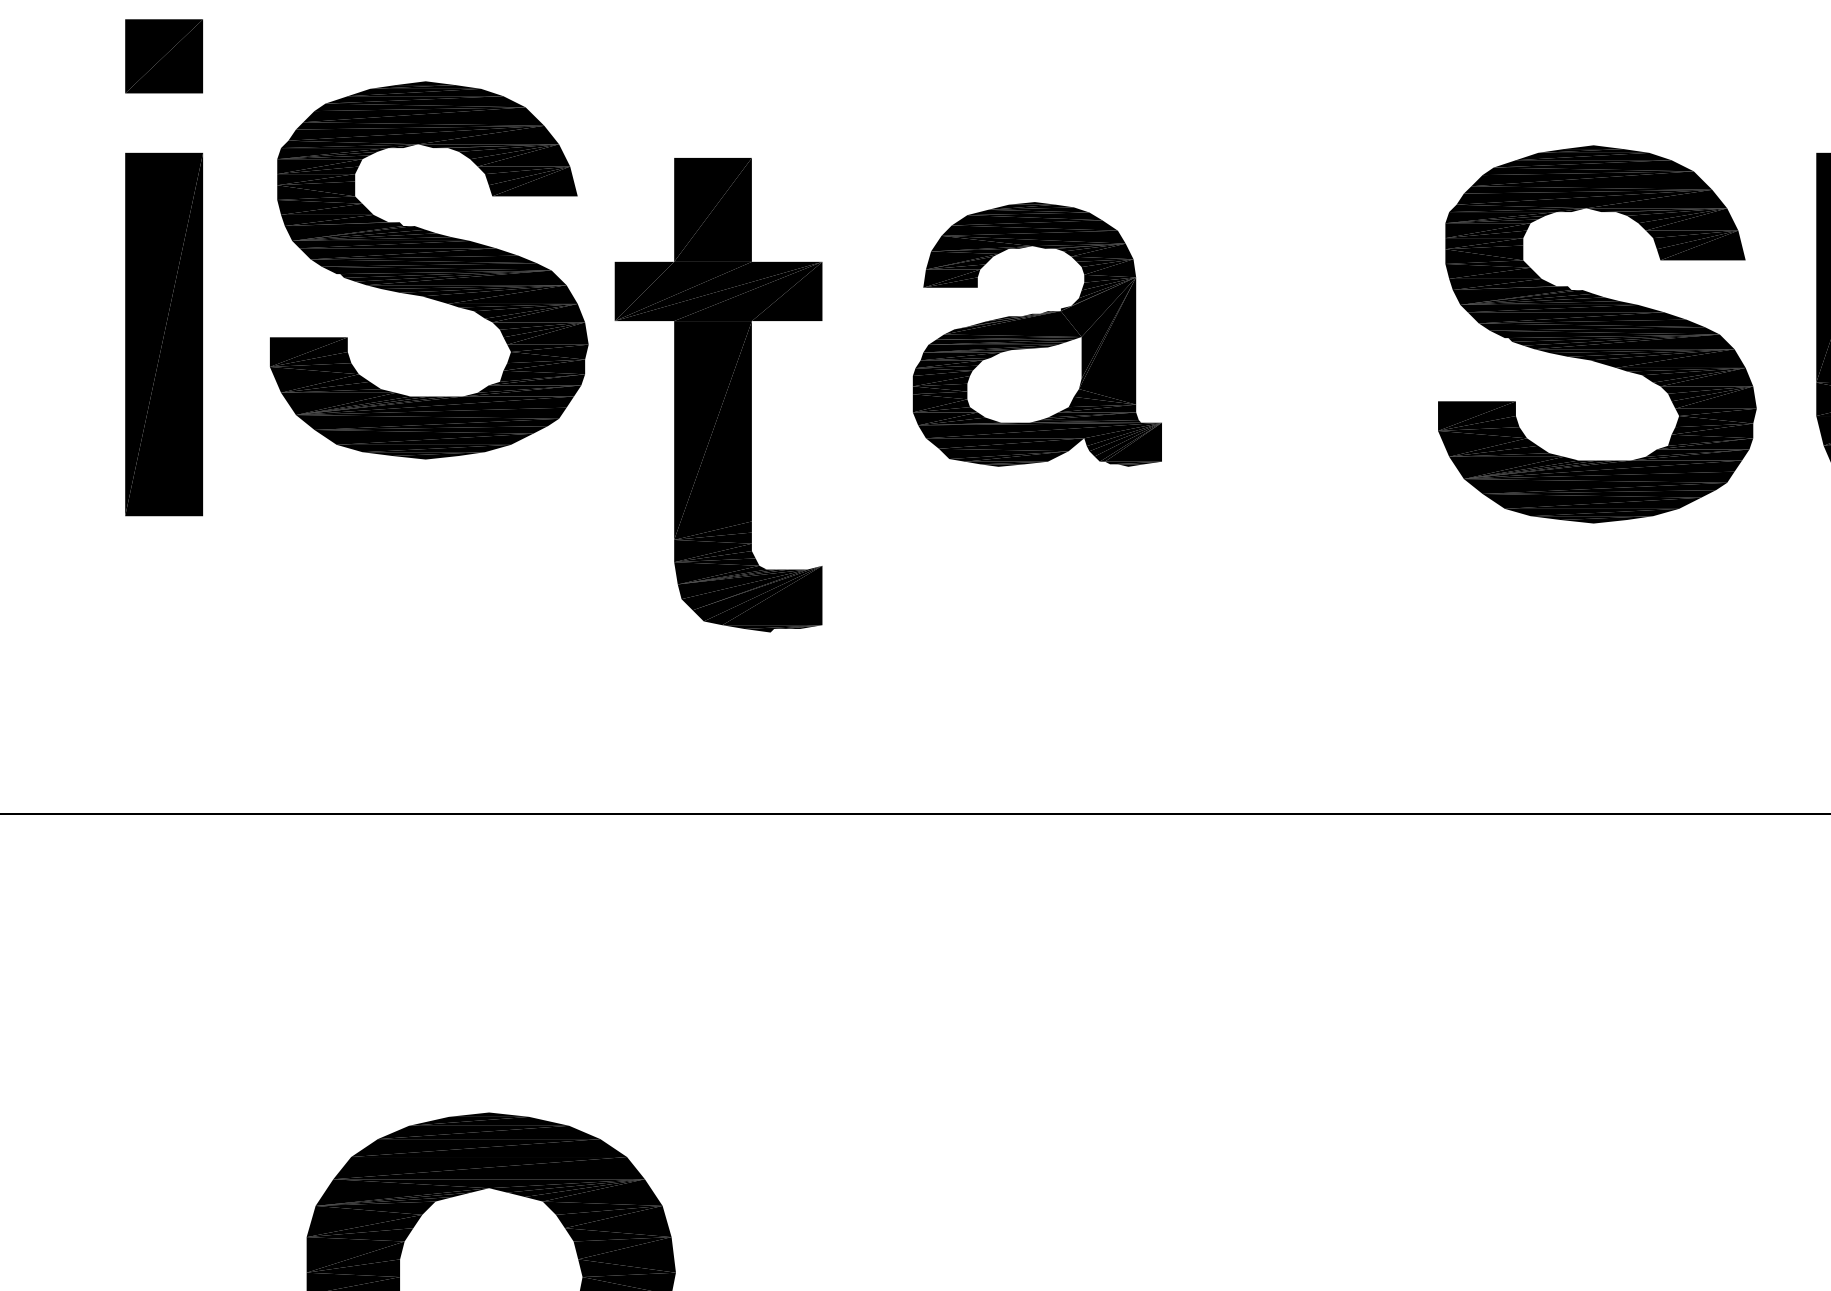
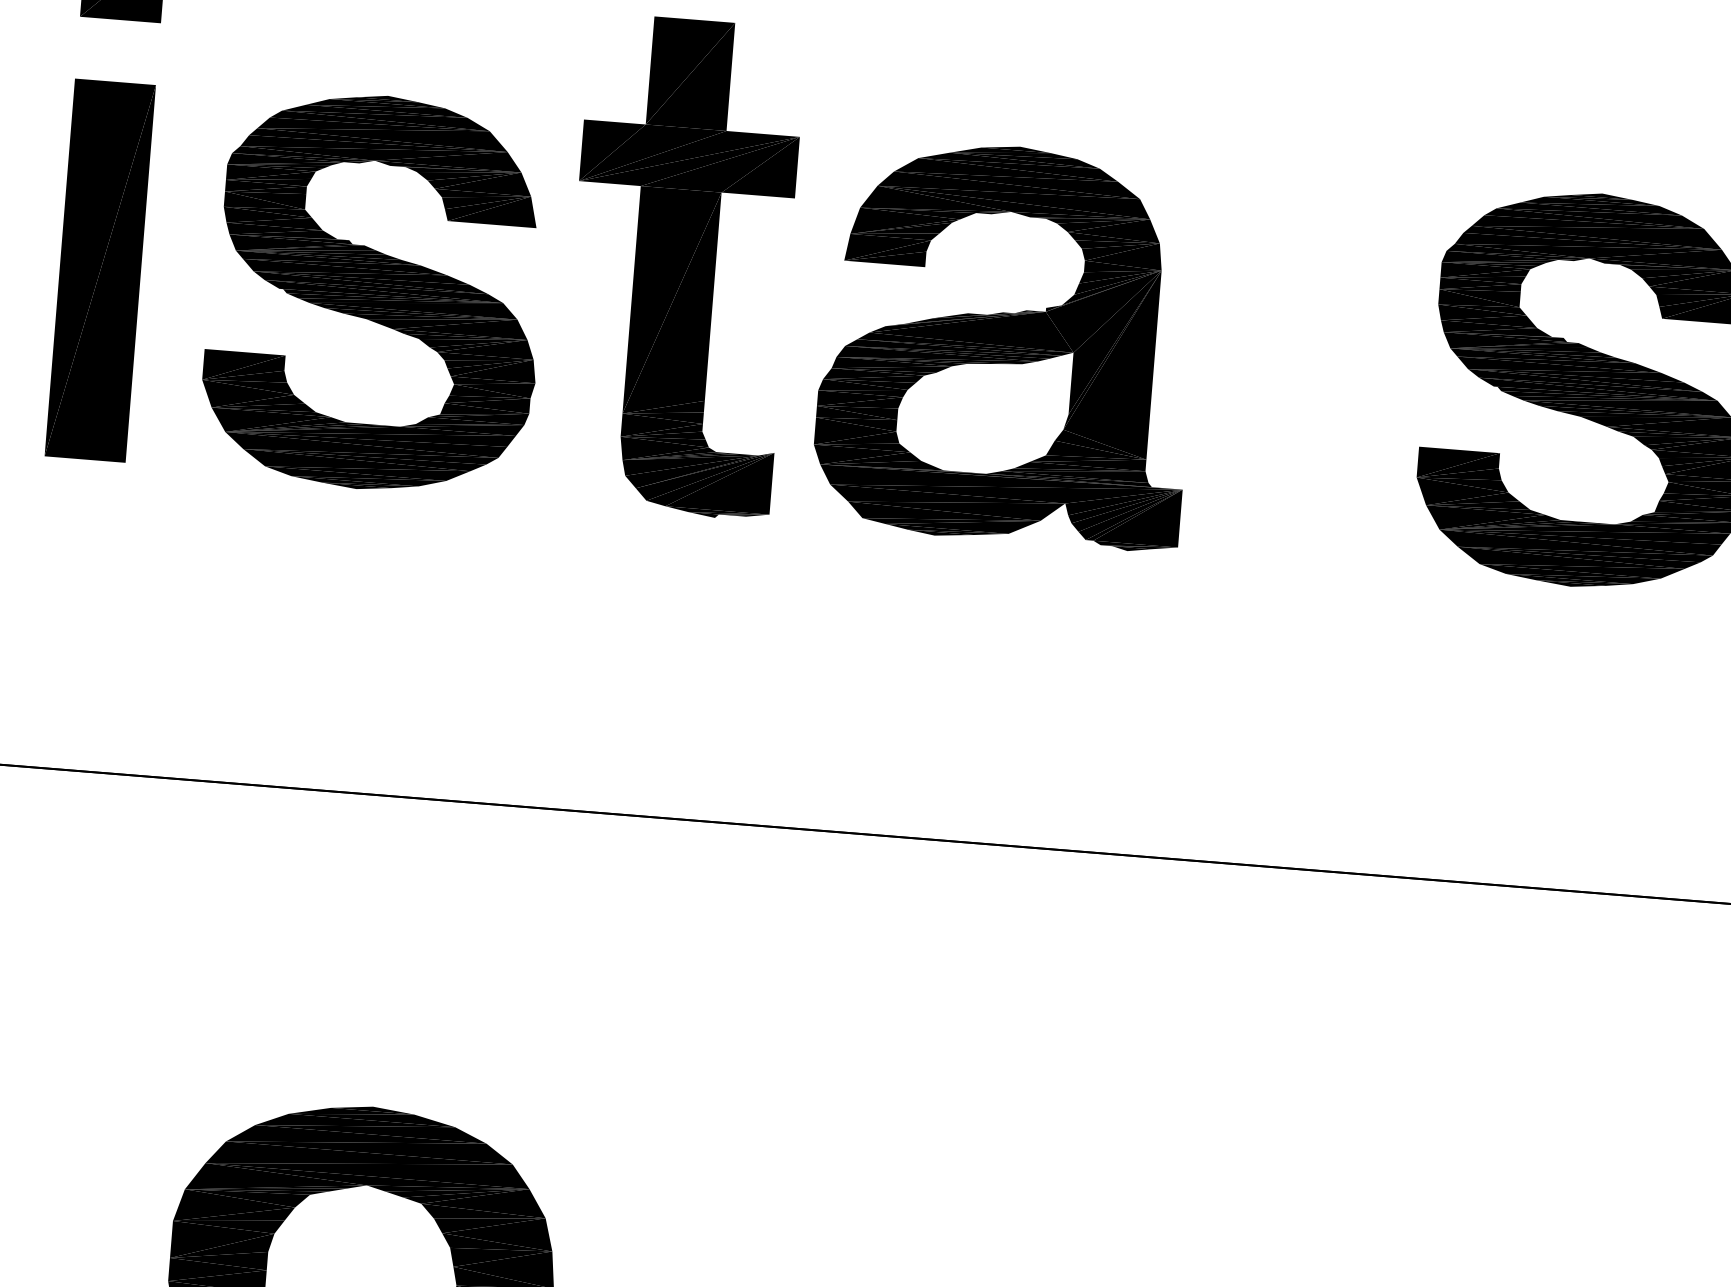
part: (429, 270) -> (376, 292), moved
part: (1037, 334) -> (1008, 343), size x1.43
part: (718, 395) -> (680, 267), moved

